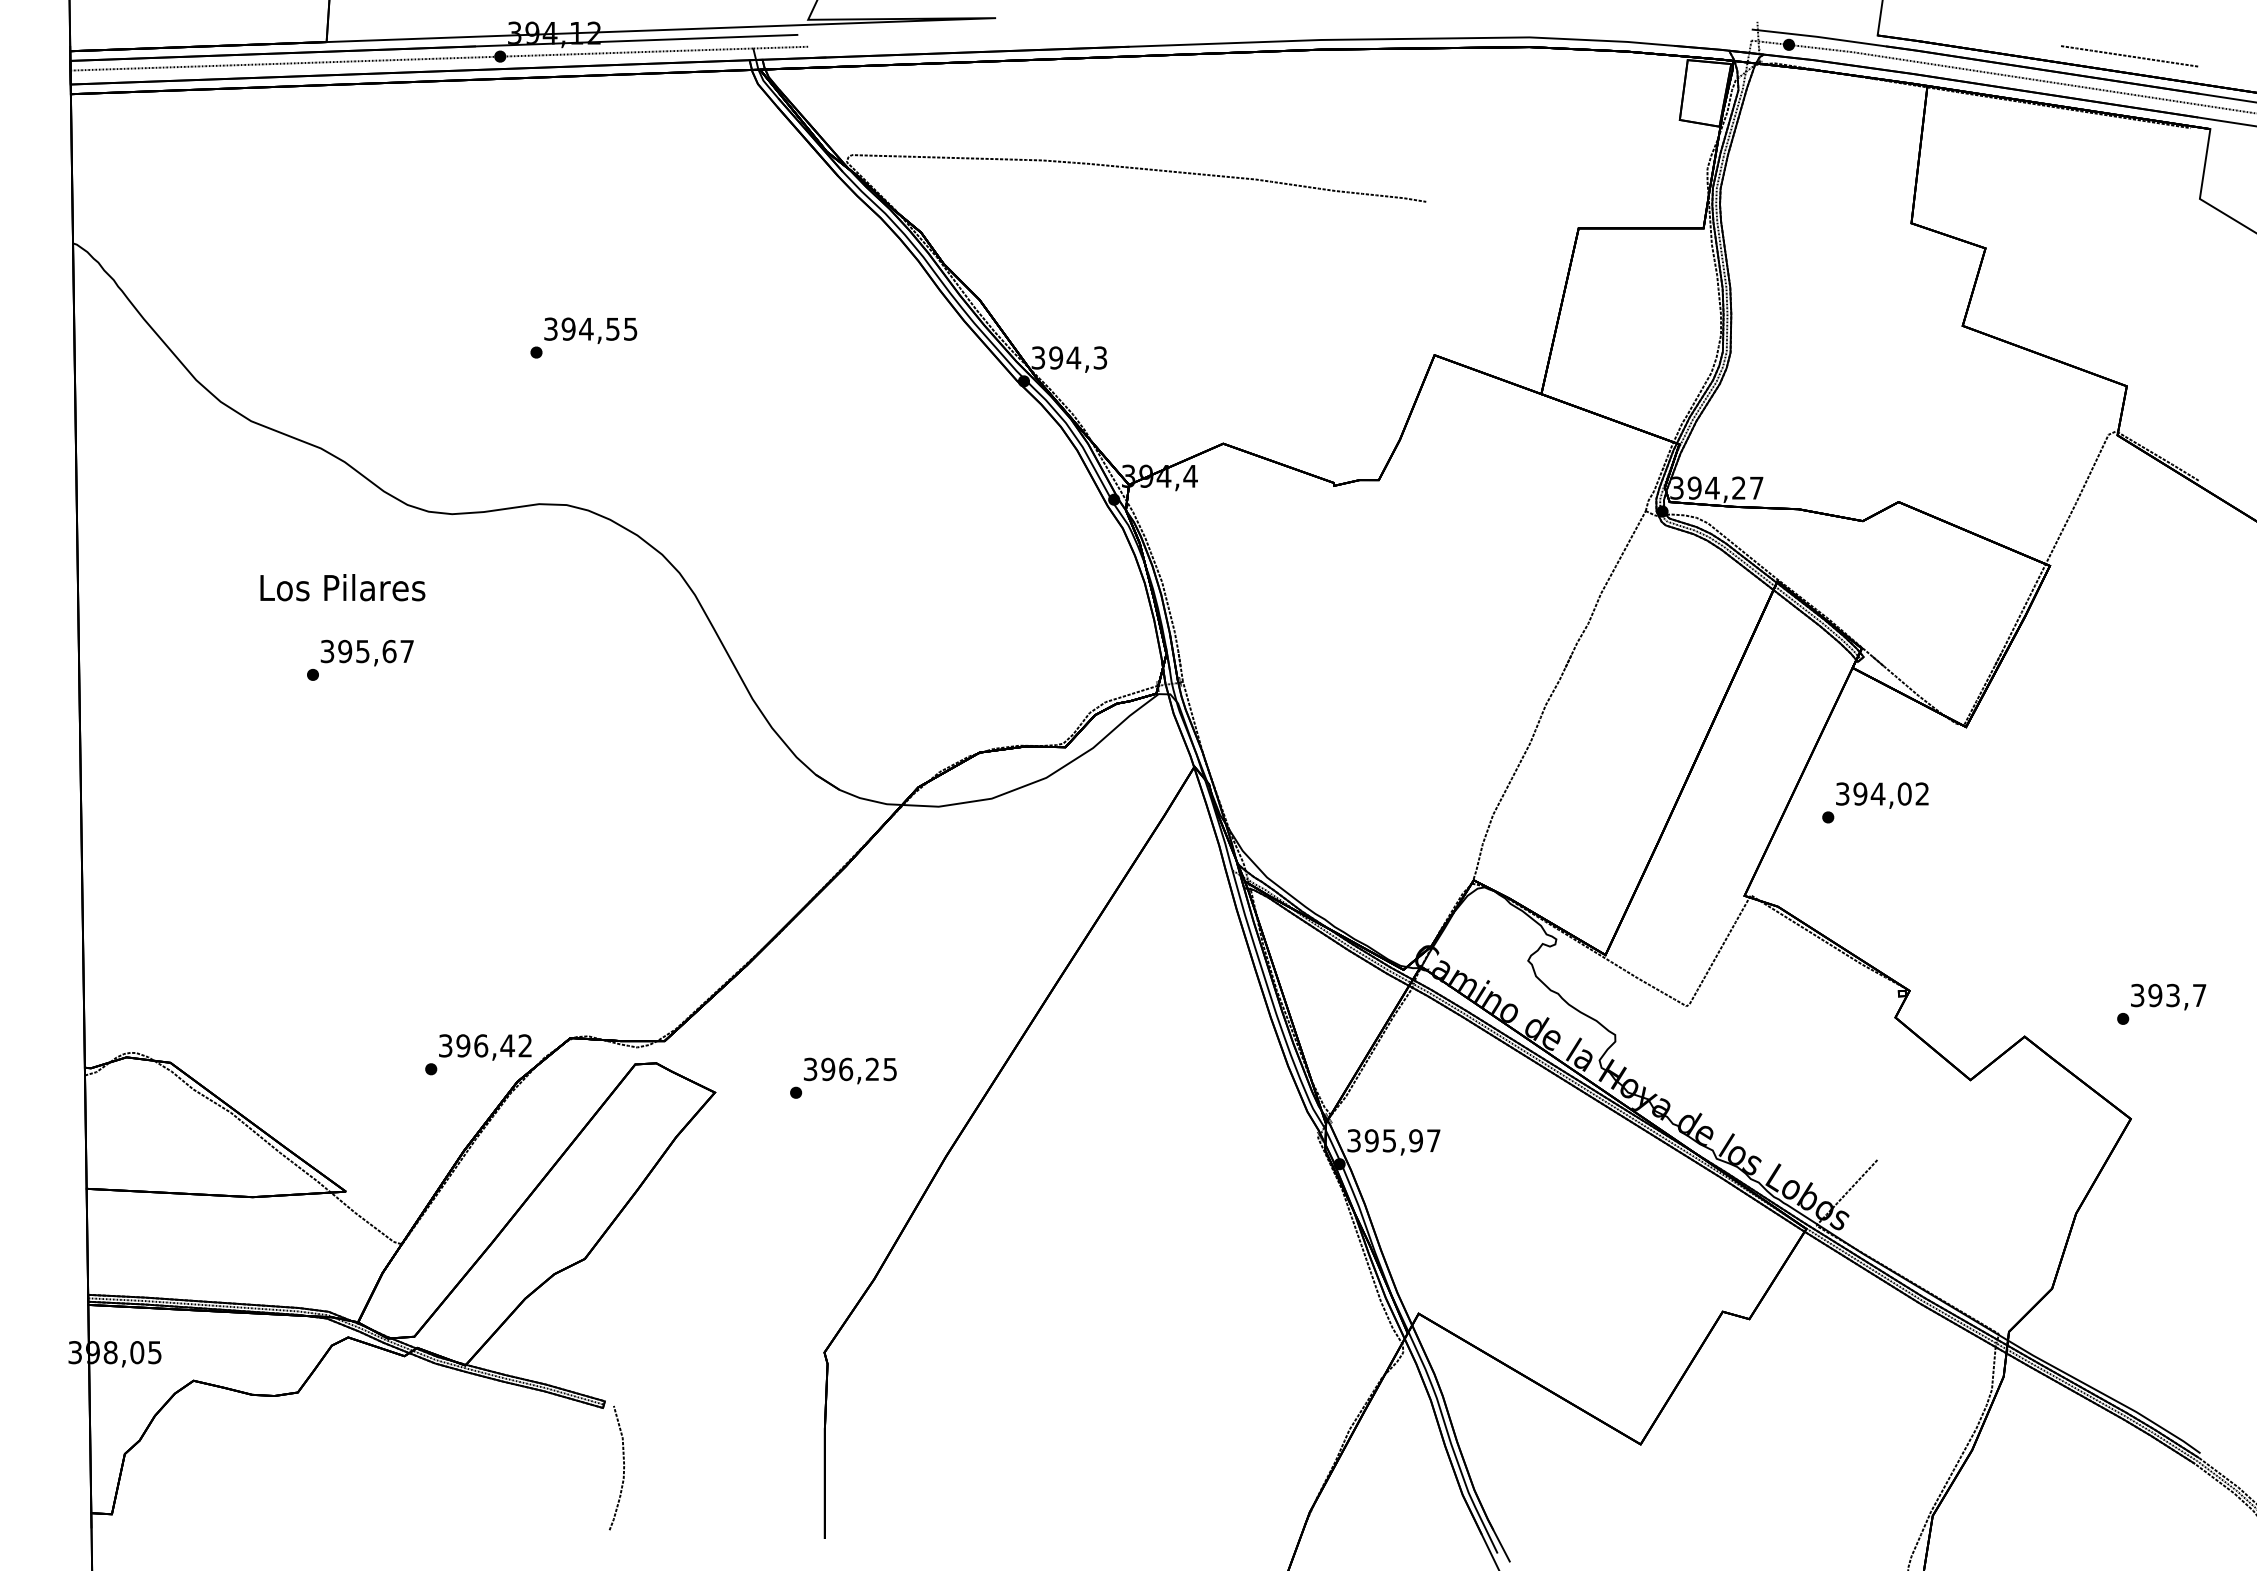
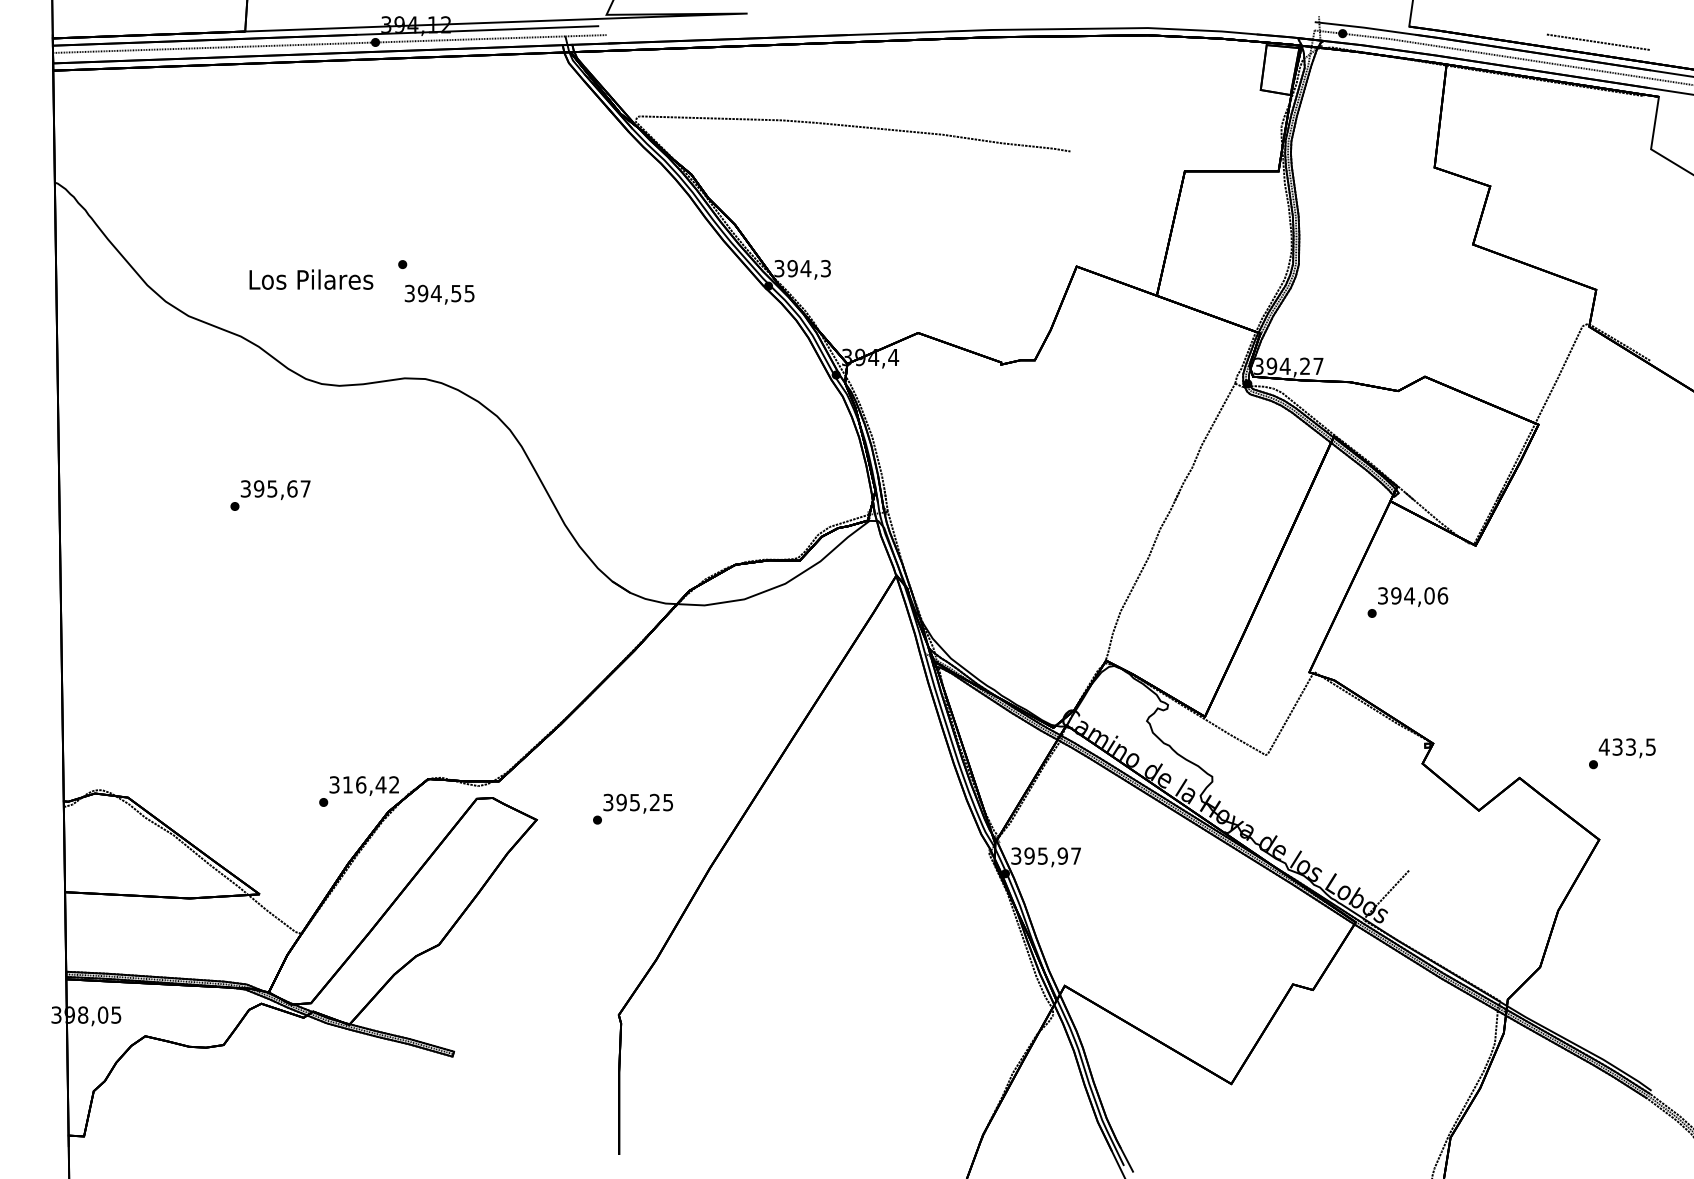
text: (590, 330) -> (439, 294), moved
text: (342, 587) -> (311, 279), moved
text: (1922, 793) -> (1442, 595), 394,02 -> 394,06
text: (2168, 995) -> (1627, 747), 393,7 -> 433,5
text: (463, 1045) -> (347, 784), 396,42 -> 316,42
text: (846, 1069) -> (635, 802), 396,25 -> 395,25
curve: (623, 1467) -> (467, 1101), removed

